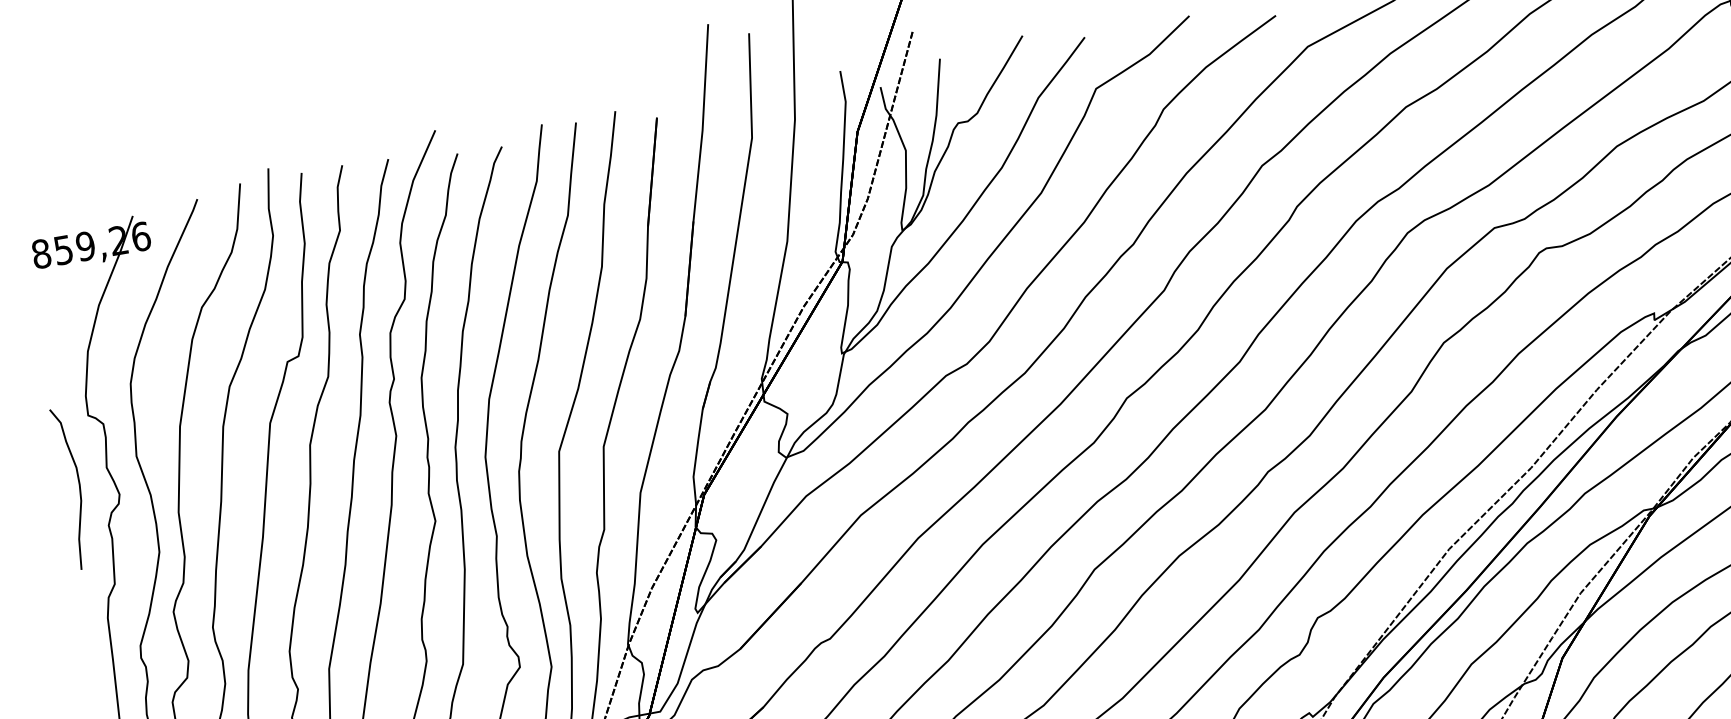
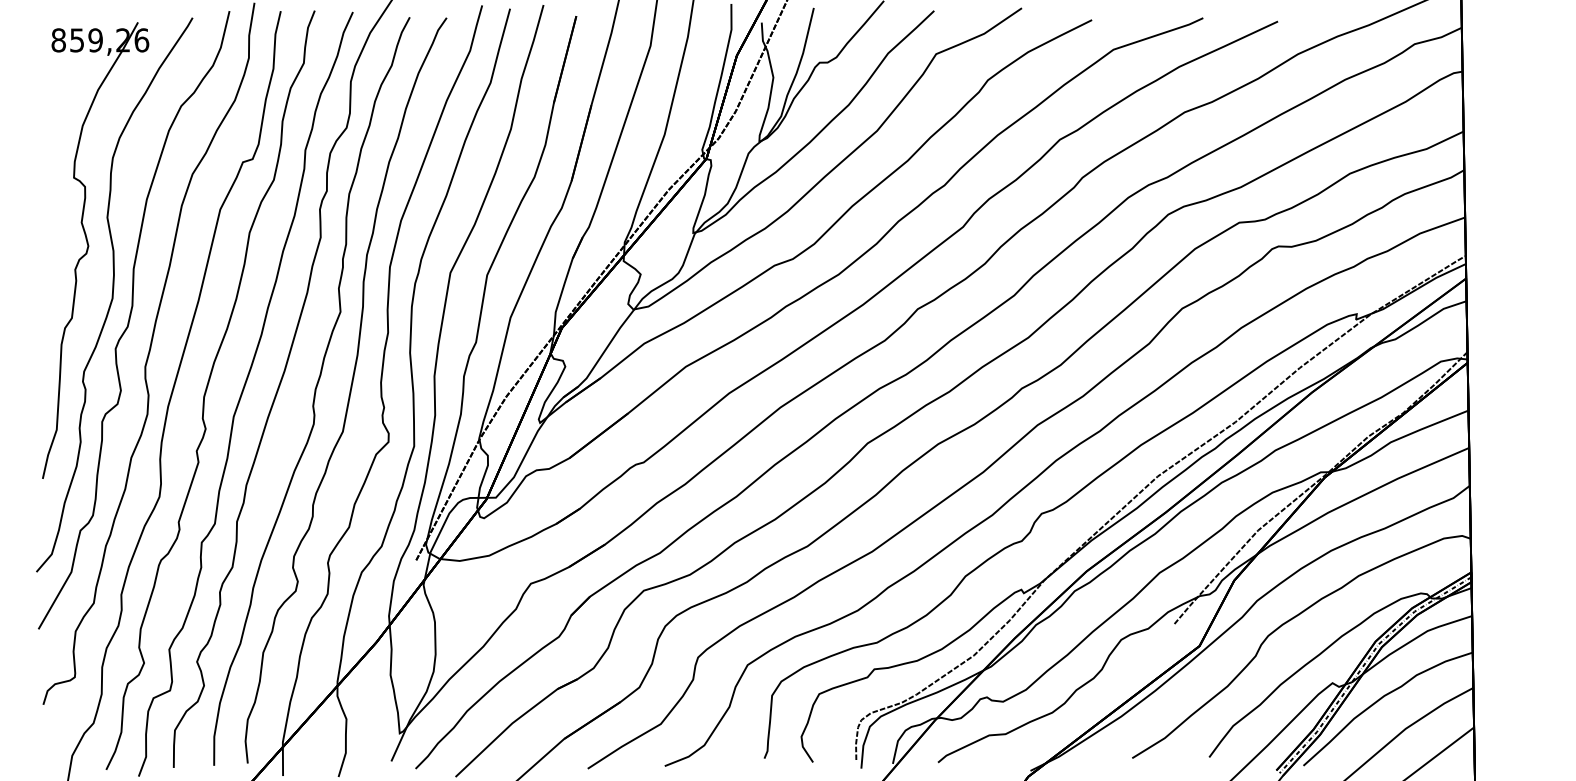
curve: (78, 487) -> (56, 234), removed

